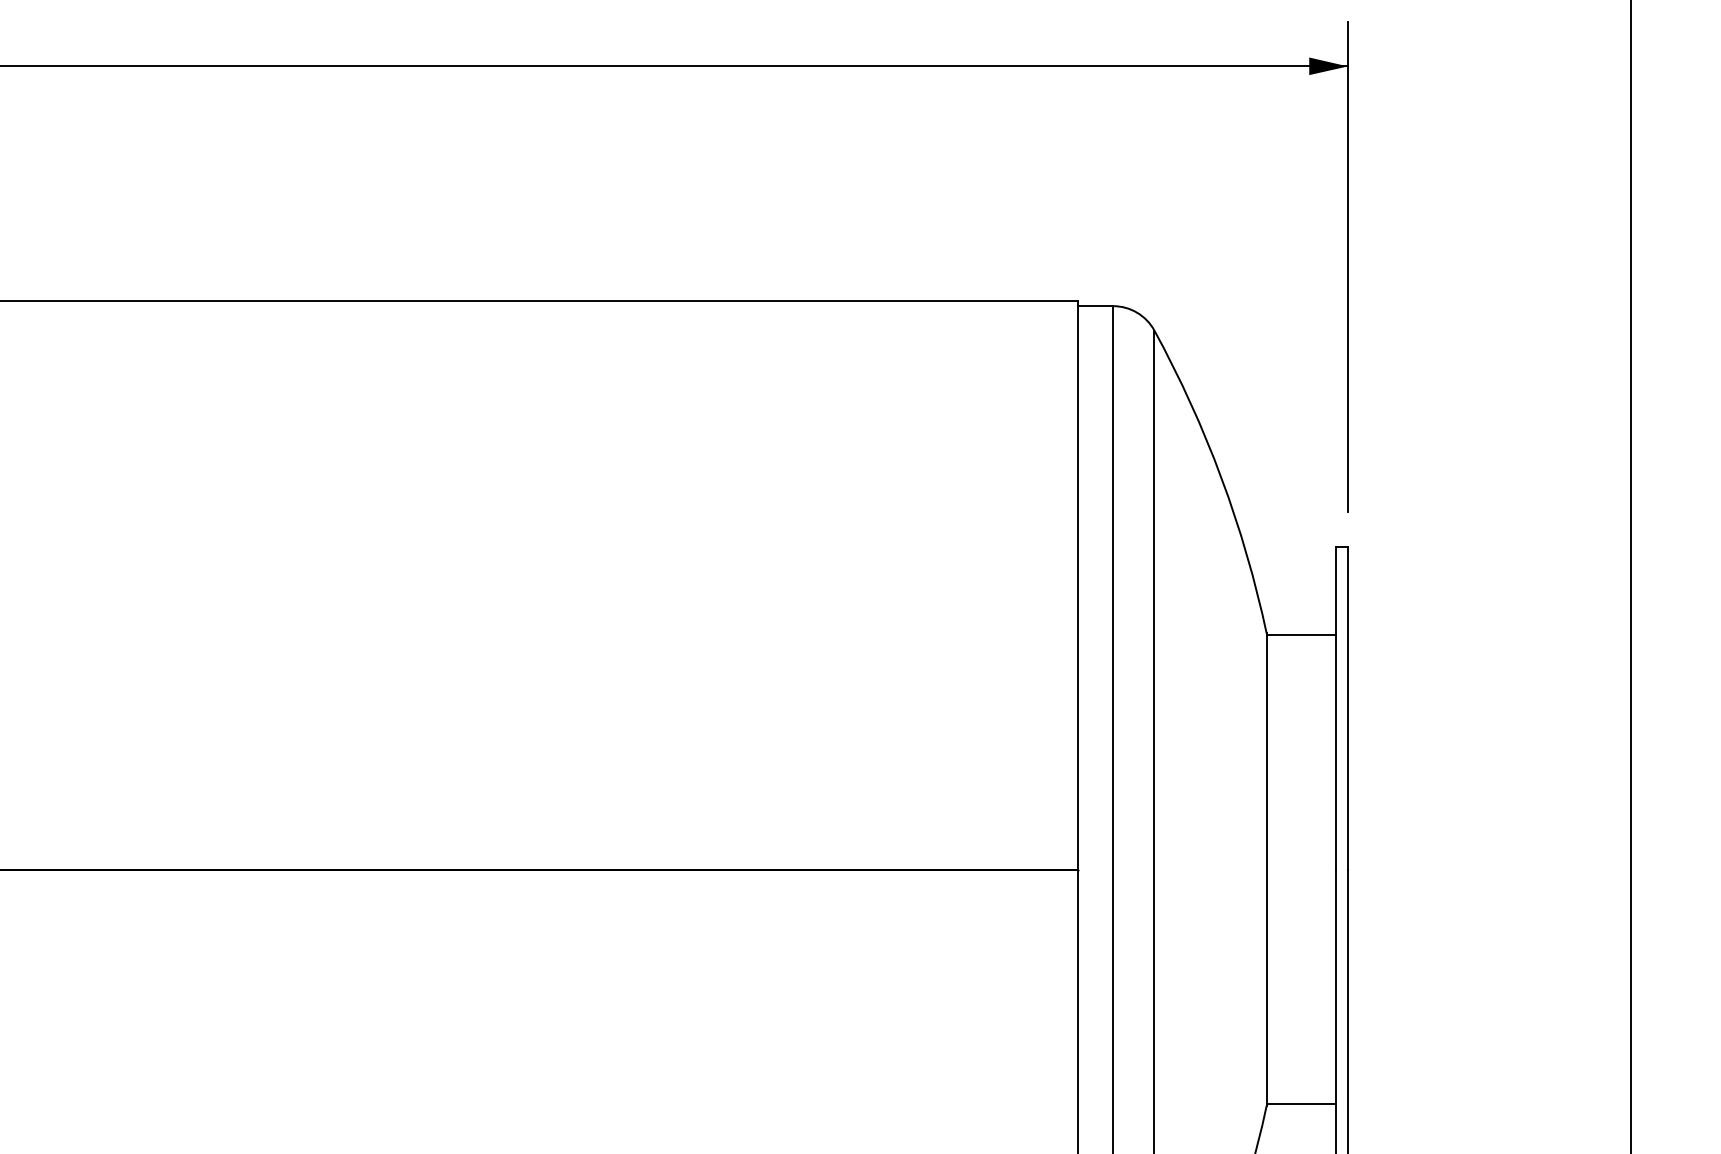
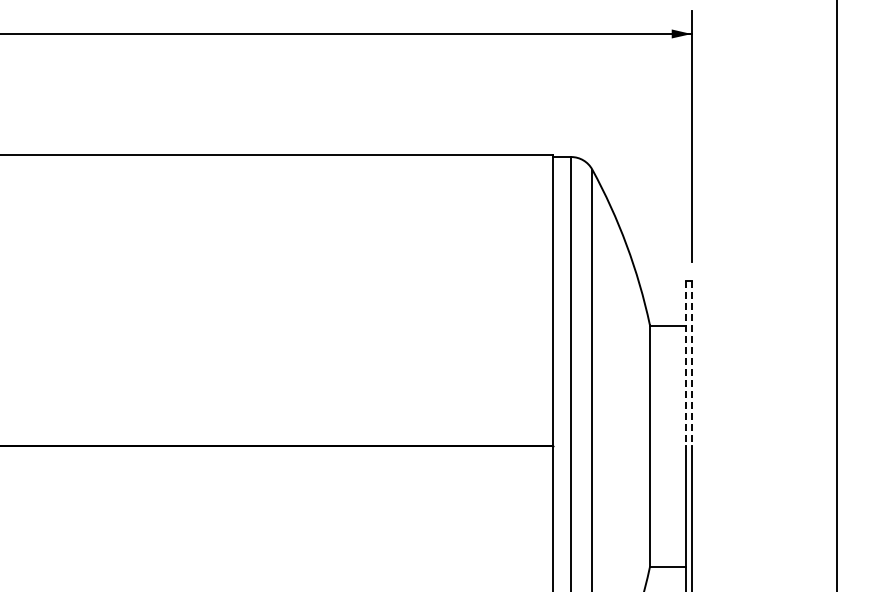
line: (1336, 708) -> (685, 363), solid -> dashed
line: (1347, 708) -> (691, 363), solid -> dashed

